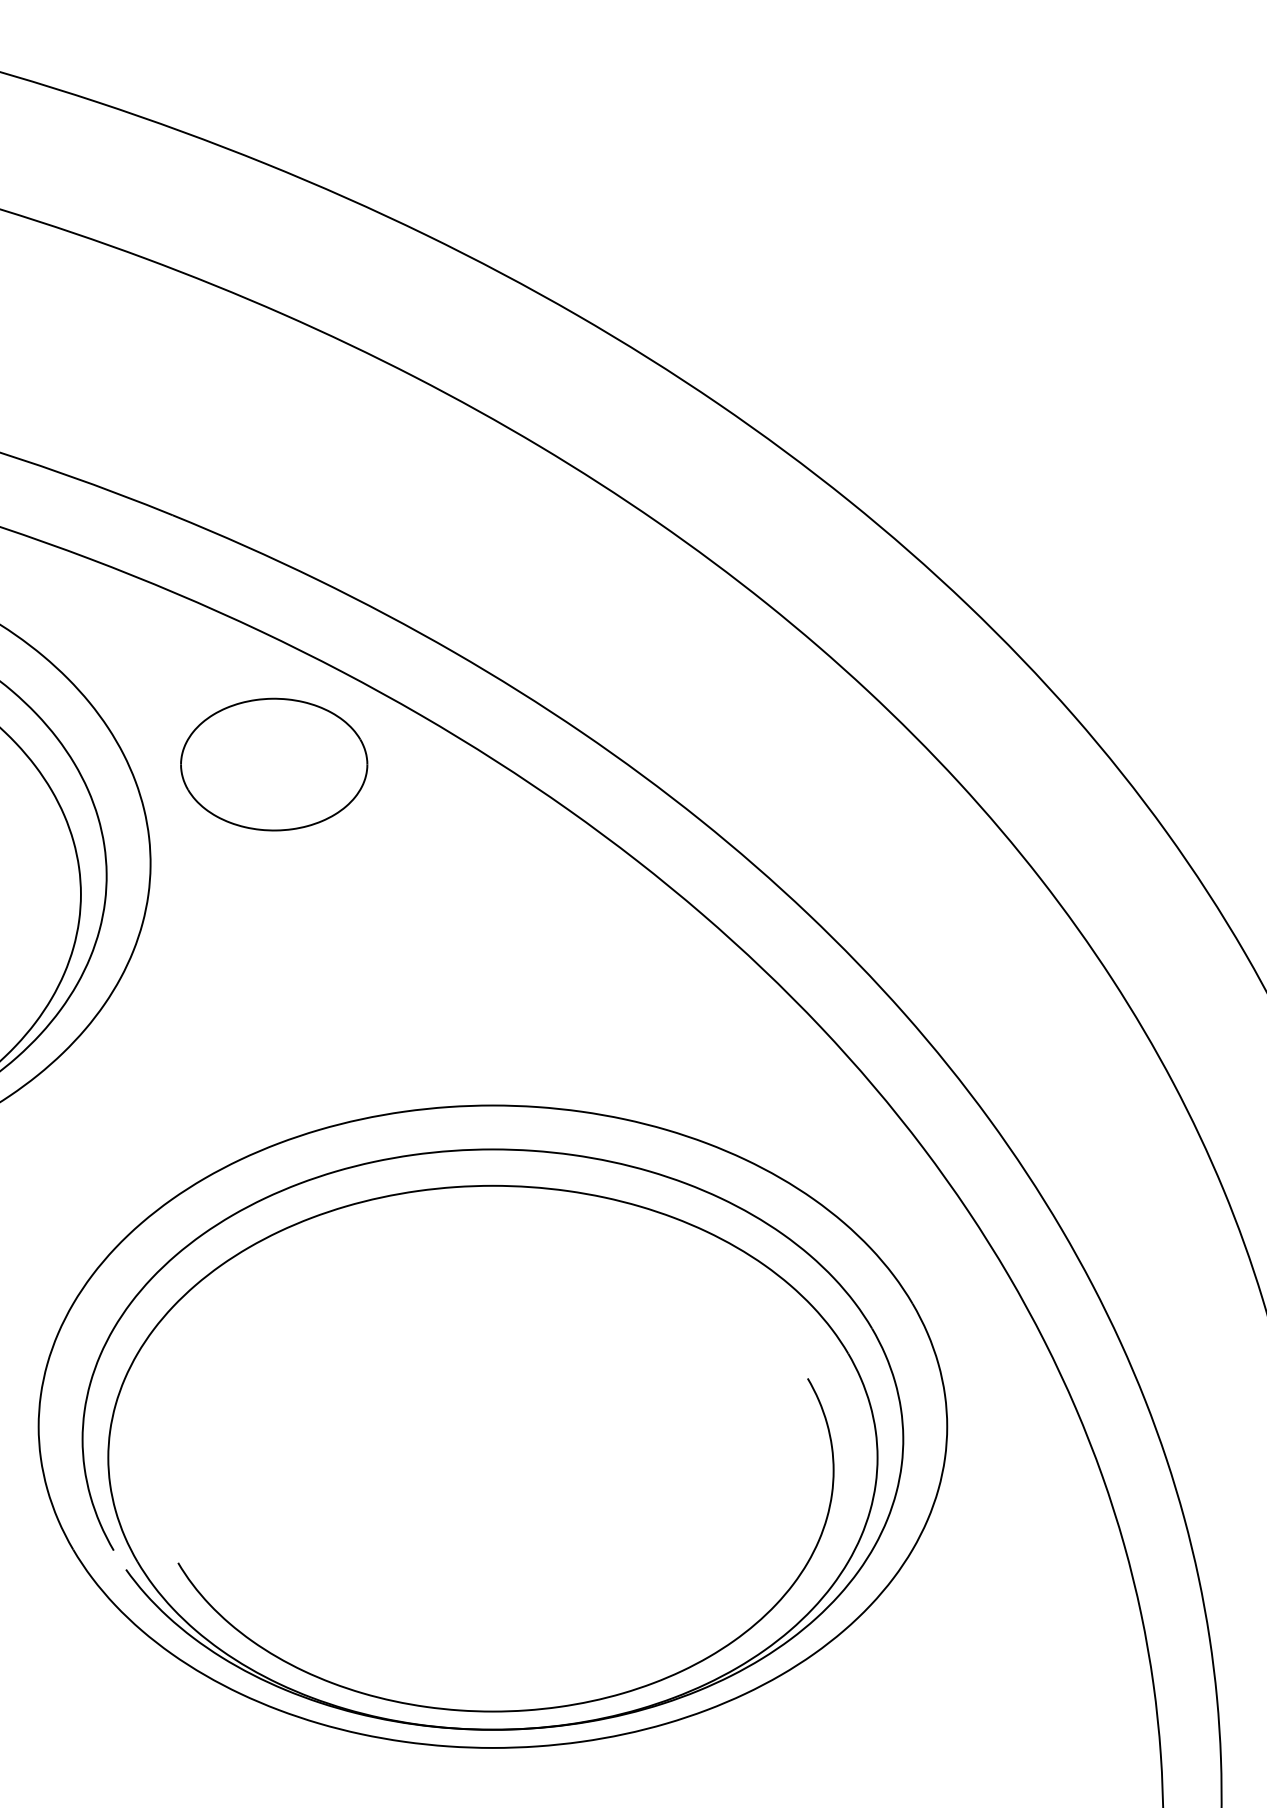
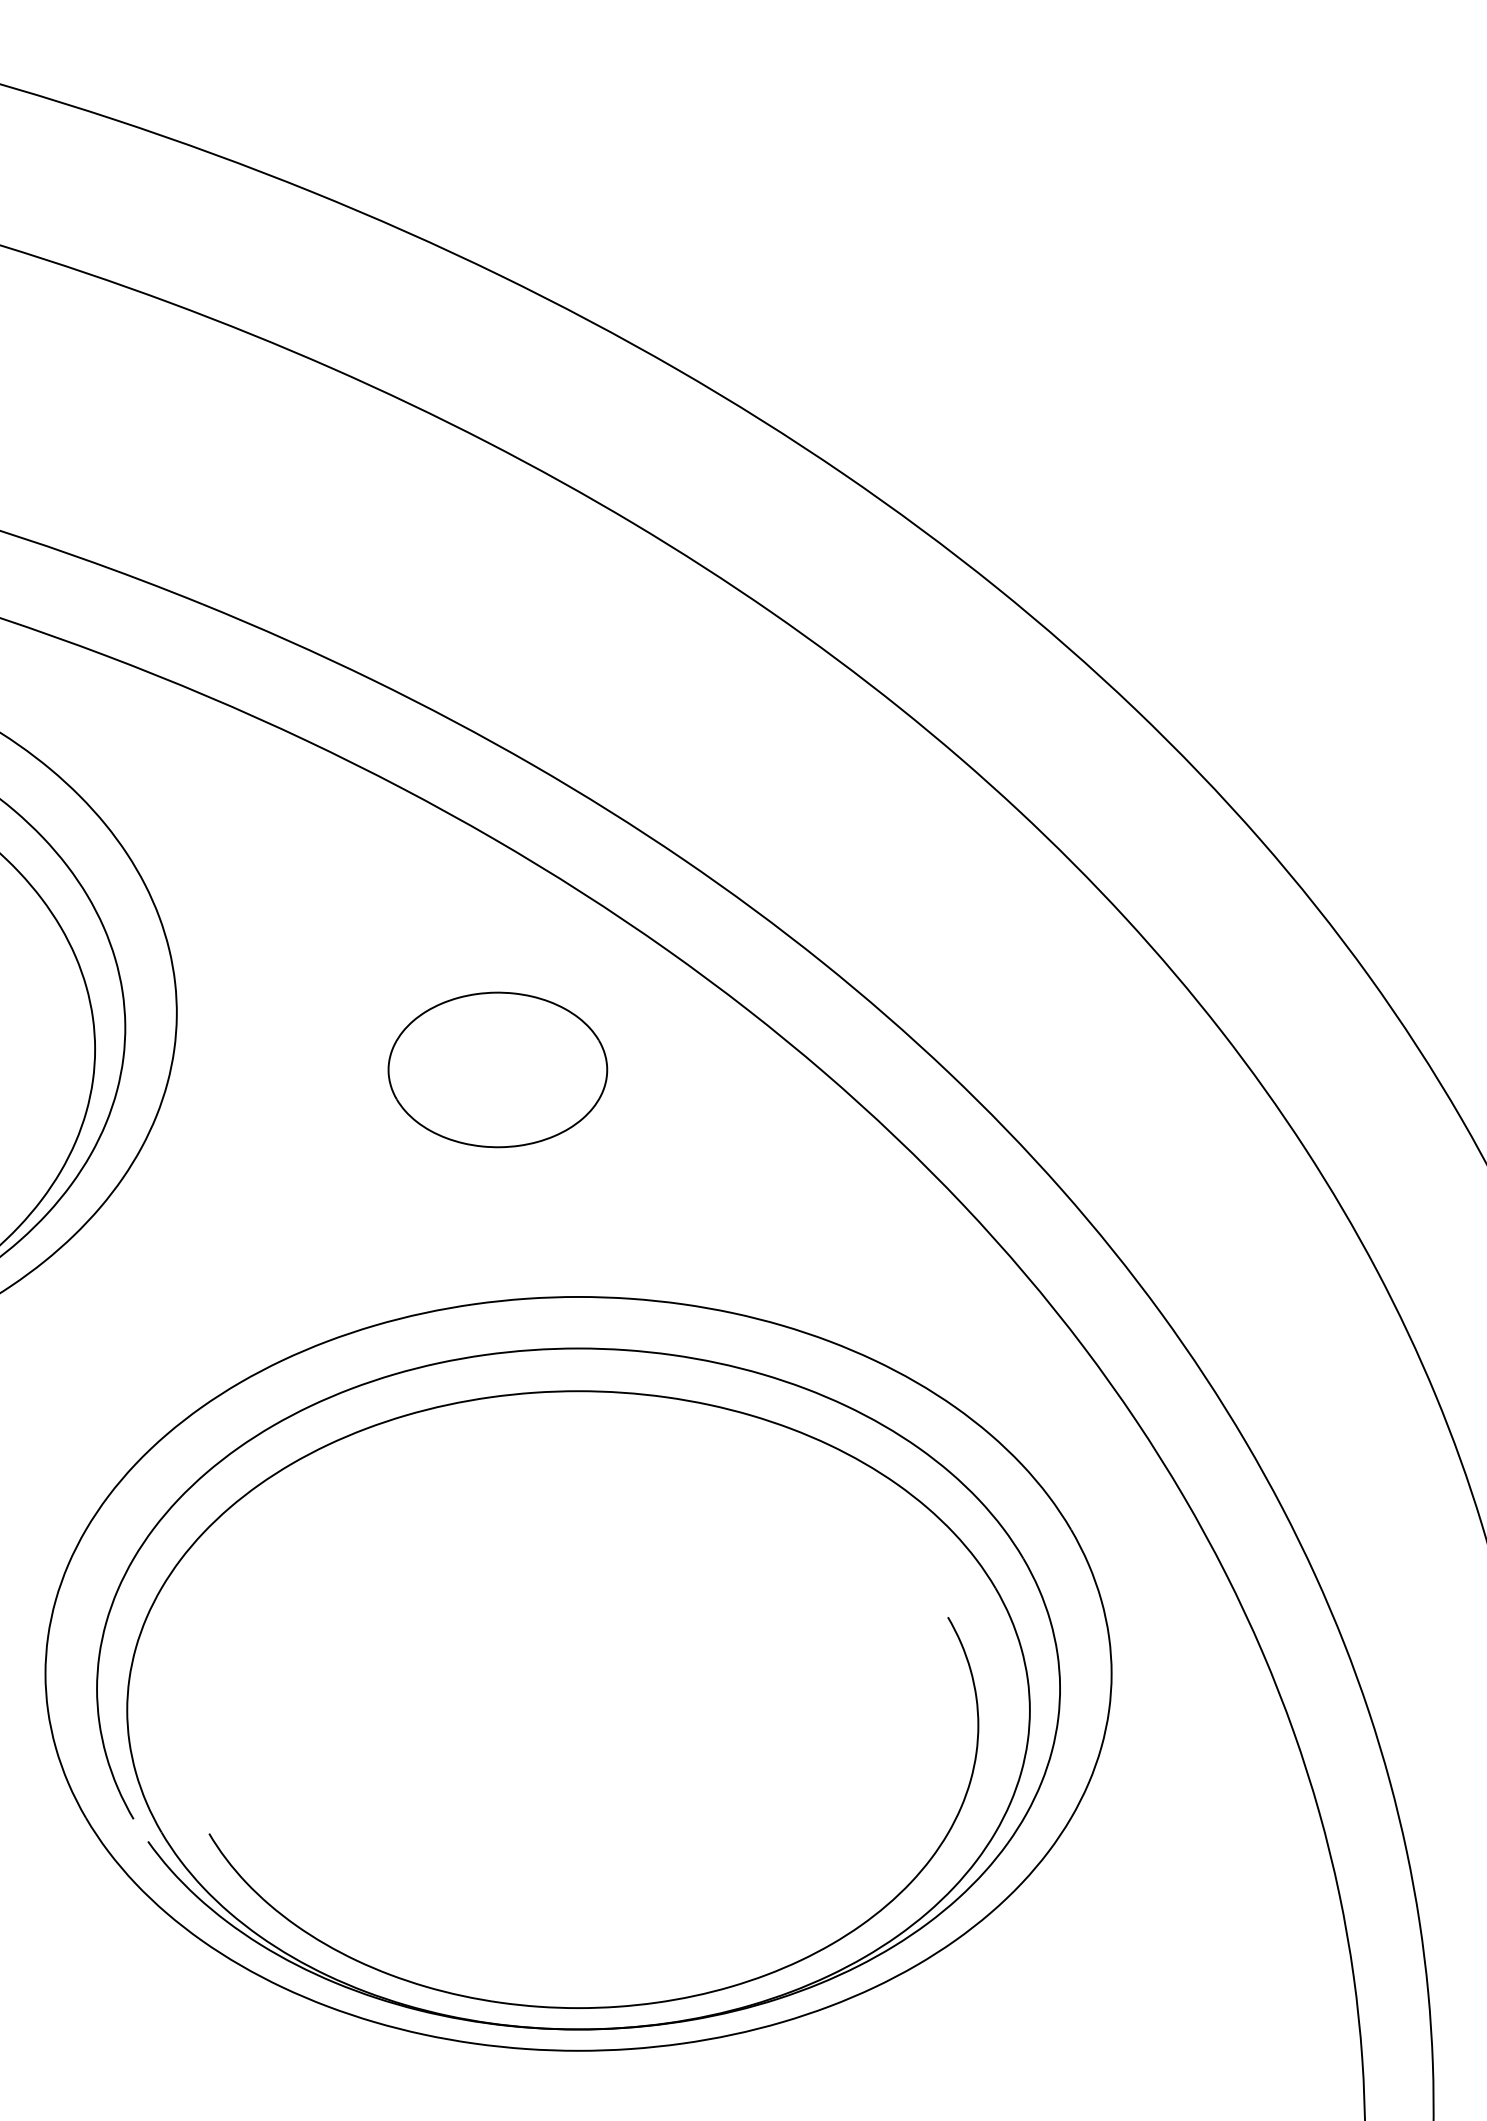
part: (273, 764) -> (497, 1069), moved

